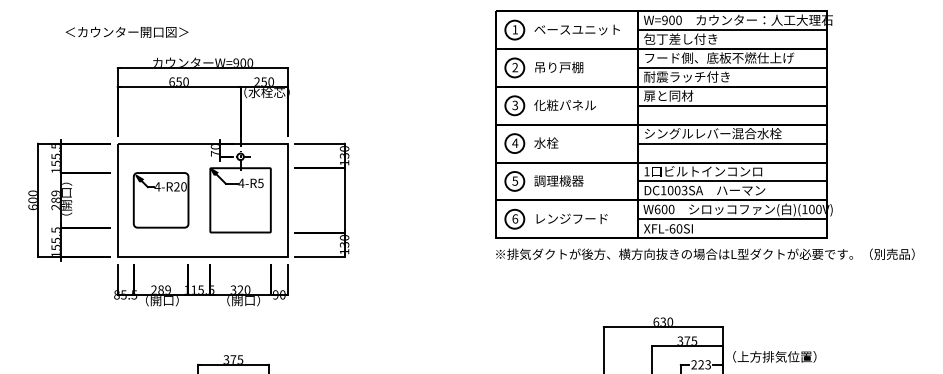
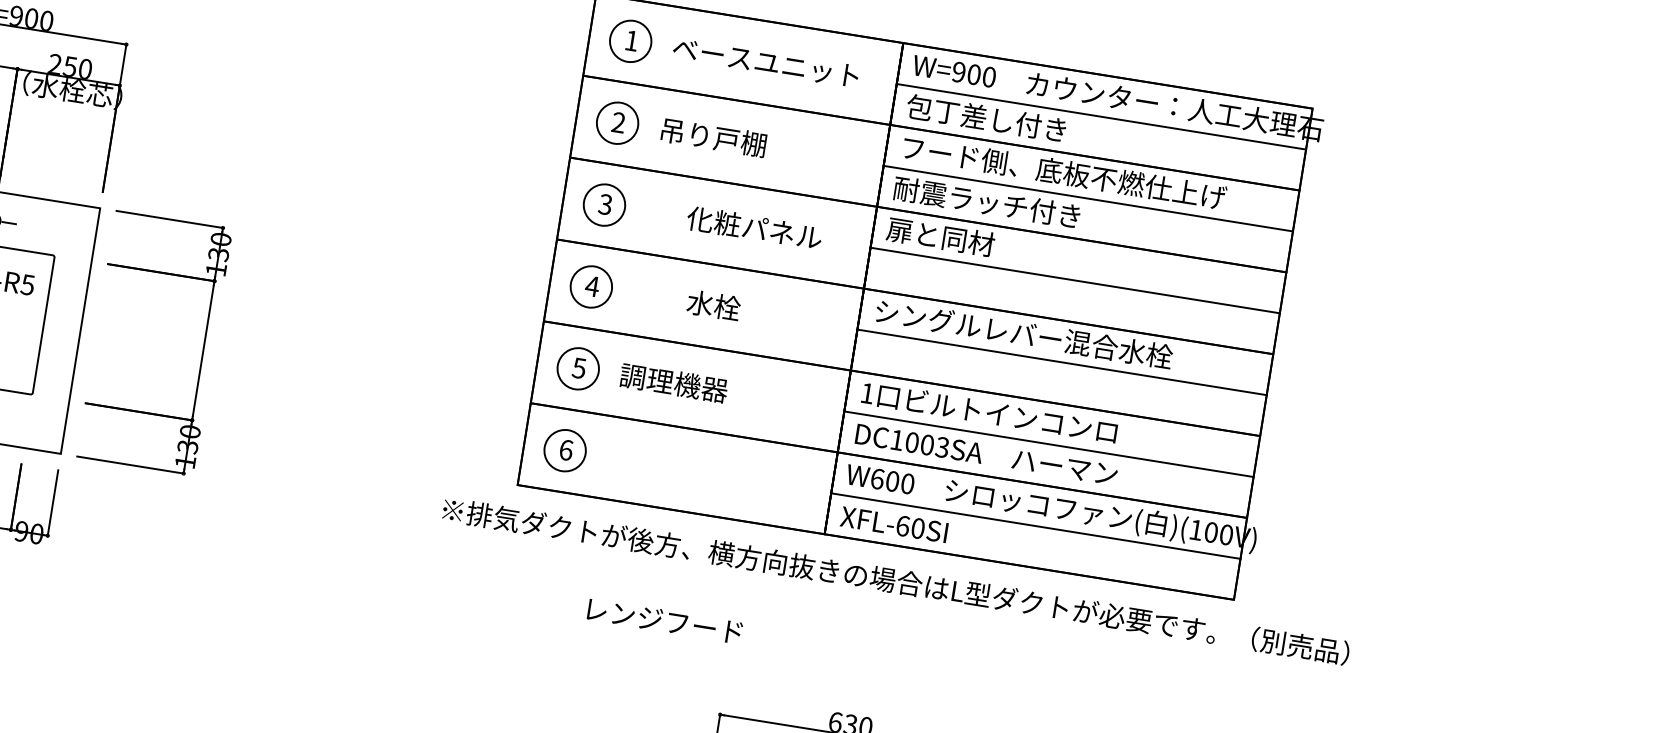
text: (564, 104) -> (753, 226), moved
text: (546, 142) -> (714, 304), moved
text: (571, 218) -> (663, 620), moved
text: (705, 253) -> (896, 579), moved

